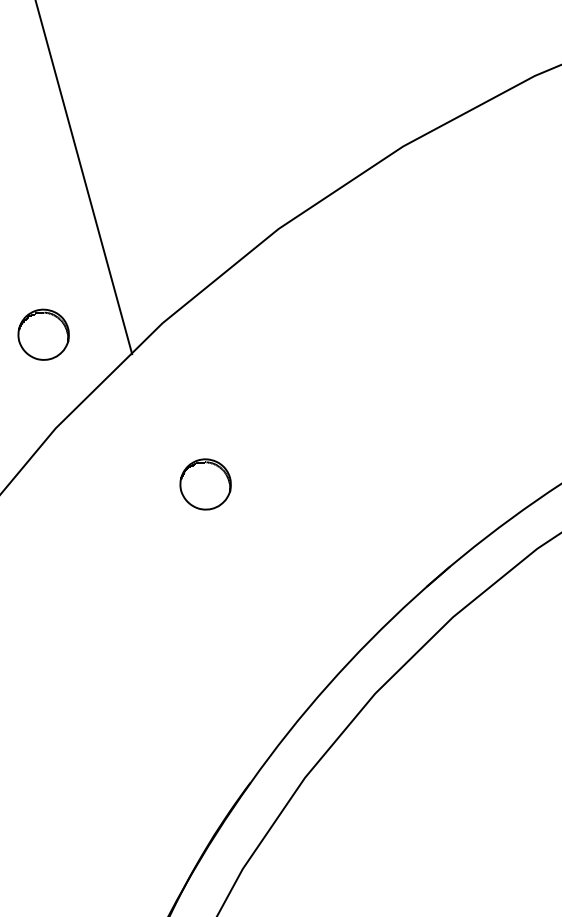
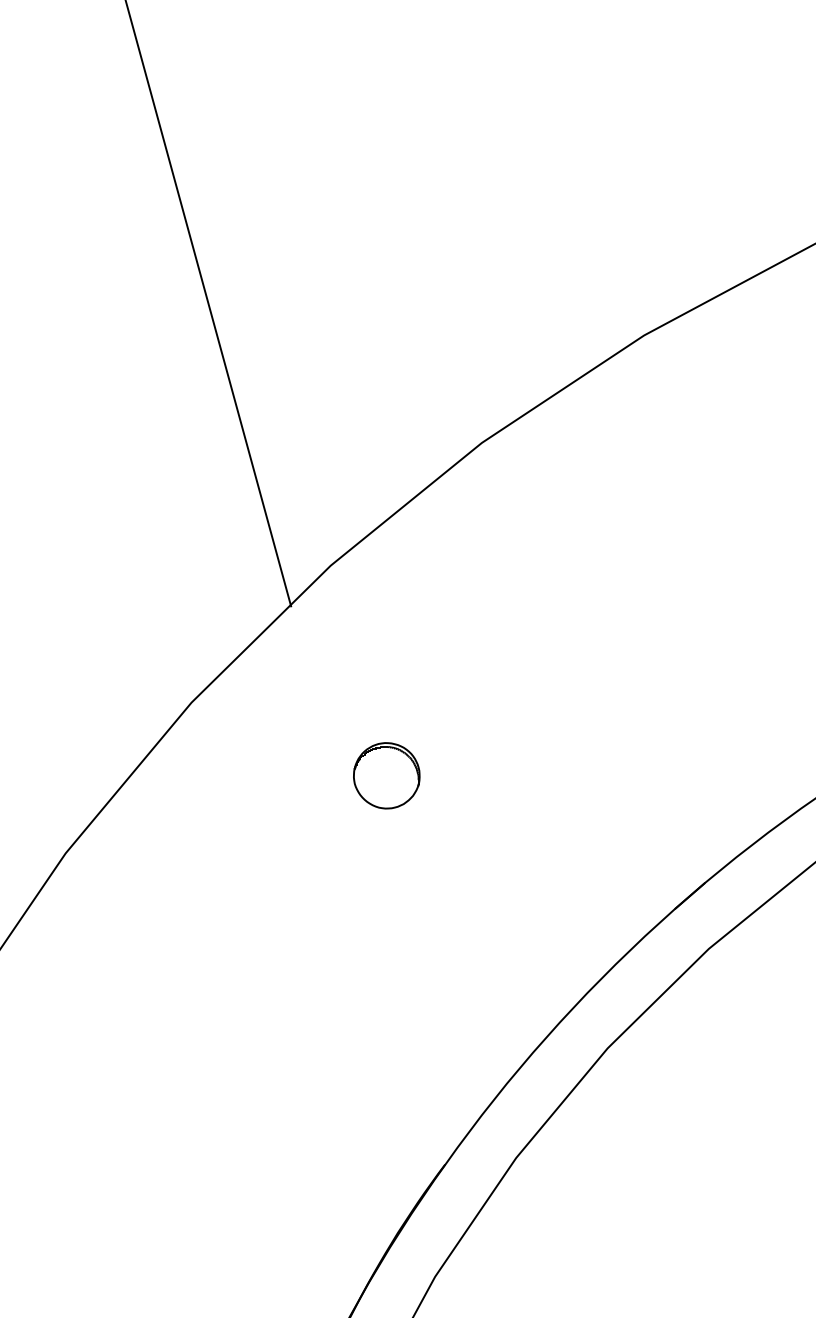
part: (43, 334) -> (175, 580), removed

